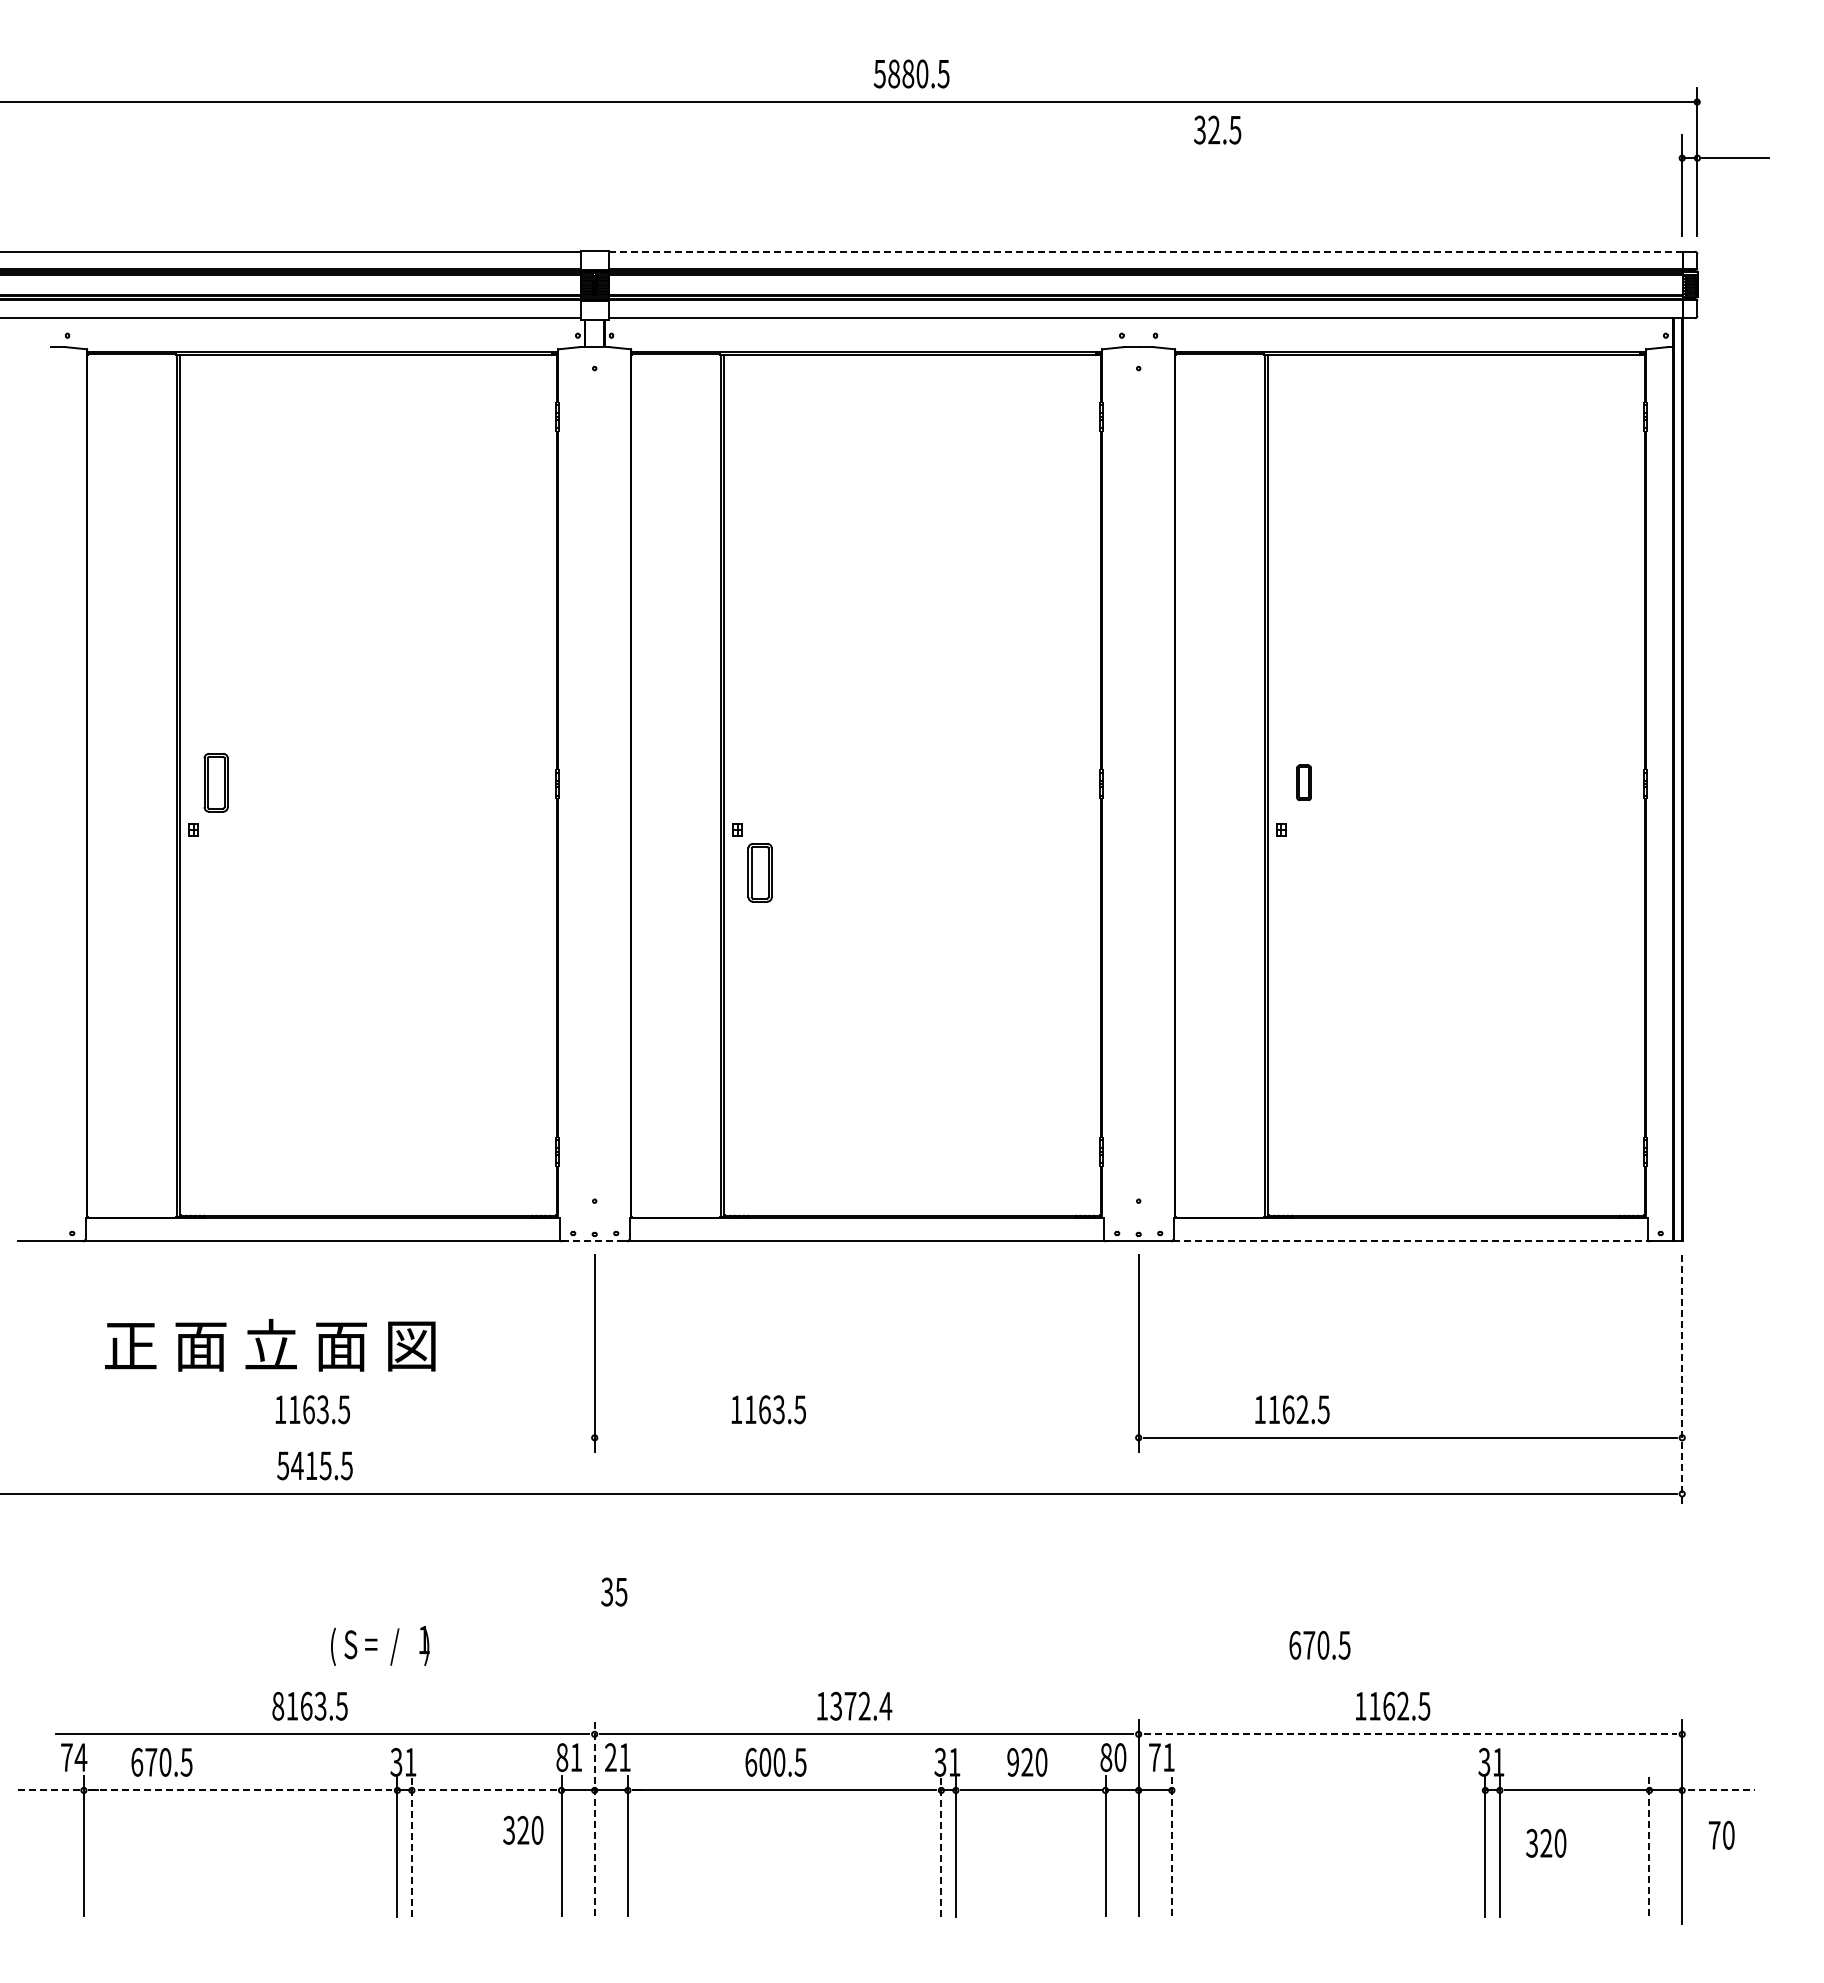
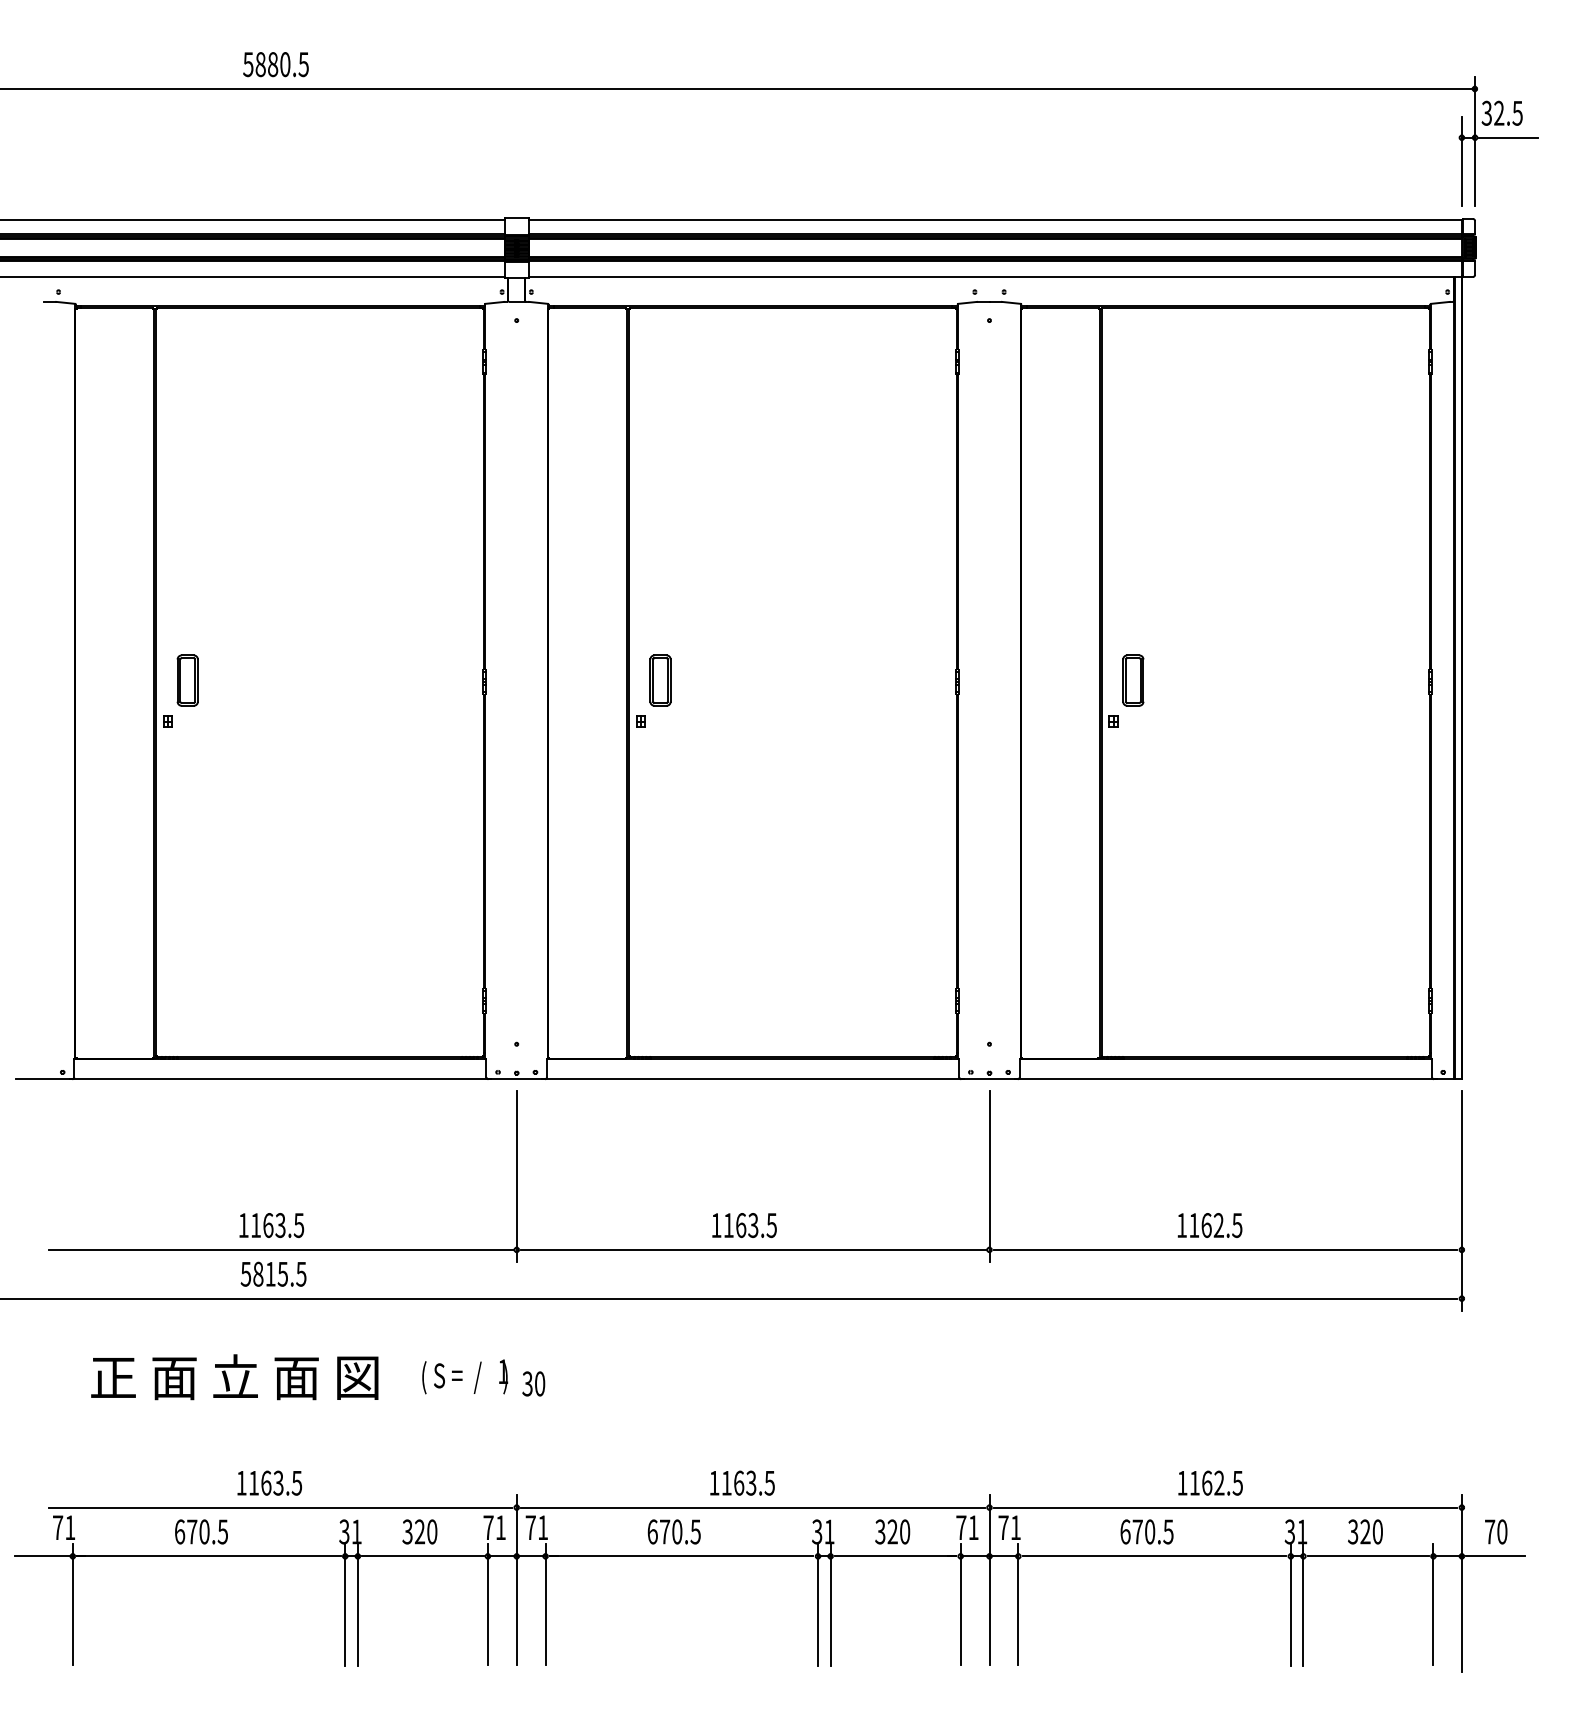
text: (911, 73) -> (275, 64), moved
text: (1217, 129) -> (1502, 112), moved
line: (1145, 252) -> (995, 219), dashed -> solid
part: (1303, 782) -> (1132, 680), size x1.67
part: (759, 872) -> (659, 680), moved
line: (595, 1241) -> (517, 1079), dashed -> solid
line: (1410, 1241) -> (1225, 1079), dashed -> solid
text: (270, 1345) -> (234, 1377), moved
line: (1682, 1382) -> (1462, 1201), dashed -> solid
text: (768, 1409) -> (744, 1225), moved
text: (1292, 1409) -> (1210, 1225), moved
line: (323, 1437) -> (281, 1249), added
line: (867, 1437) -> (753, 1249), added
text: (297, 1465) -> (258, 1273), 5415.5 -> 5815.5
text: (621, 1591) -> (540, 1383), 35 -> 30
text: (380, 1645) -> (465, 1376), moved
text: (1319, 1645) -> (1146, 1532), moved
text: (278, 1705) -> (241, 1482), 8163.5 -> 1163.5
text: (861, 1705) -> (748, 1482), 1372.4 -> 1163.5
line: (1410, 1734) -> (1225, 1507), dashed -> solid
text: (80, 1757) -> (69, 1527), 74 -> 71
text: (562, 1757) -> (488, 1527), 81 -> 71
text: (610, 1757) -> (530, 1527), 21 -> 71
text: (1113, 1757) -> (967, 1527), 80 -> 71
text: (765, 1761) -> (665, 1531), 600.5 -> 670.5
text: (161, 1762) -> (201, 1532), moved
text: (1012, 1762) -> (879, 1532), 920 -> 320
line: (51, 1790) -> (44, 1556), dashed -> solid
line: (241, 1790) -> (209, 1556), dashed -> solid
line: (486, 1790) -> (422, 1556), dashed -> solid
line: (1328, 1790) -> (1154, 1556), added
line: (1721, 1790) -> (1496, 1556), dashed -> solid
line: (594, 1818) -> (516, 1580), dashed -> solid
text: (523, 1830) -> (420, 1532), moved
text: (1721, 1835) -> (1496, 1532), moved
text: (1546, 1843) -> (1365, 1532), moved
line: (411, 1846) -> (357, 1605), dashed -> solid
line: (941, 1846) -> (818, 1605), dashed -> solid
line: (1171, 1846) -> (1018, 1605), dashed -> solid
line: (1649, 1846) -> (1433, 1605), dashed -> solid

